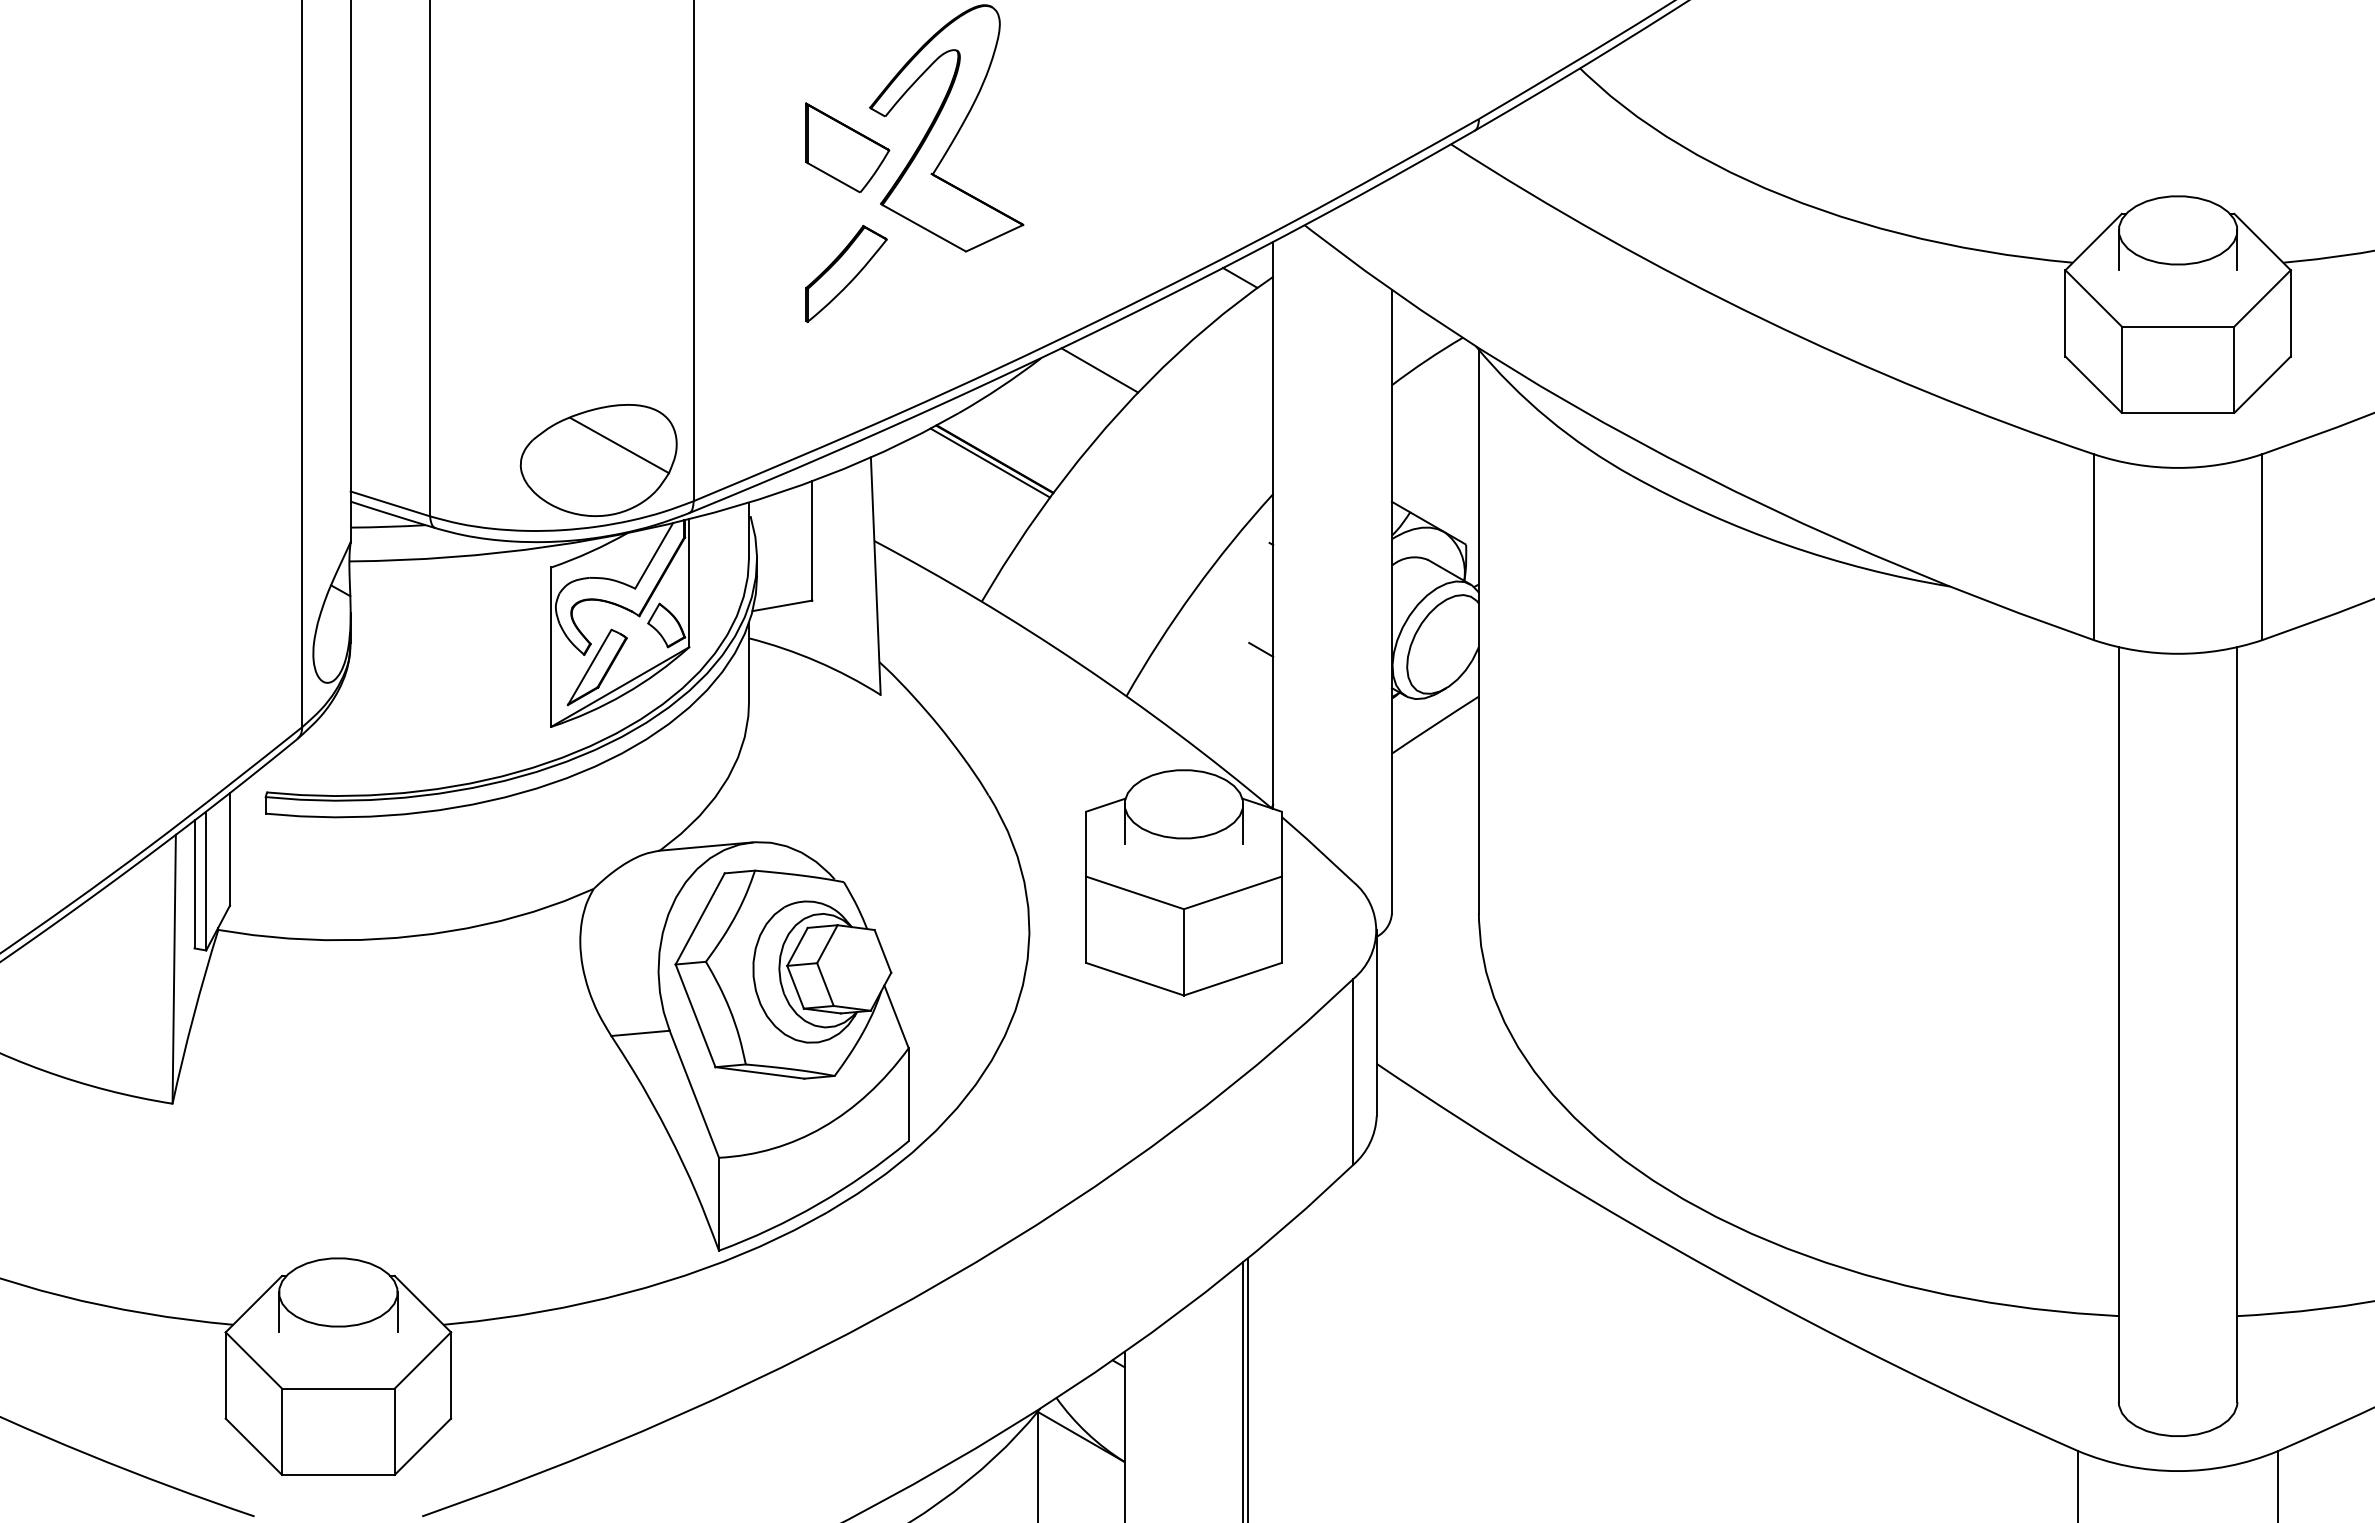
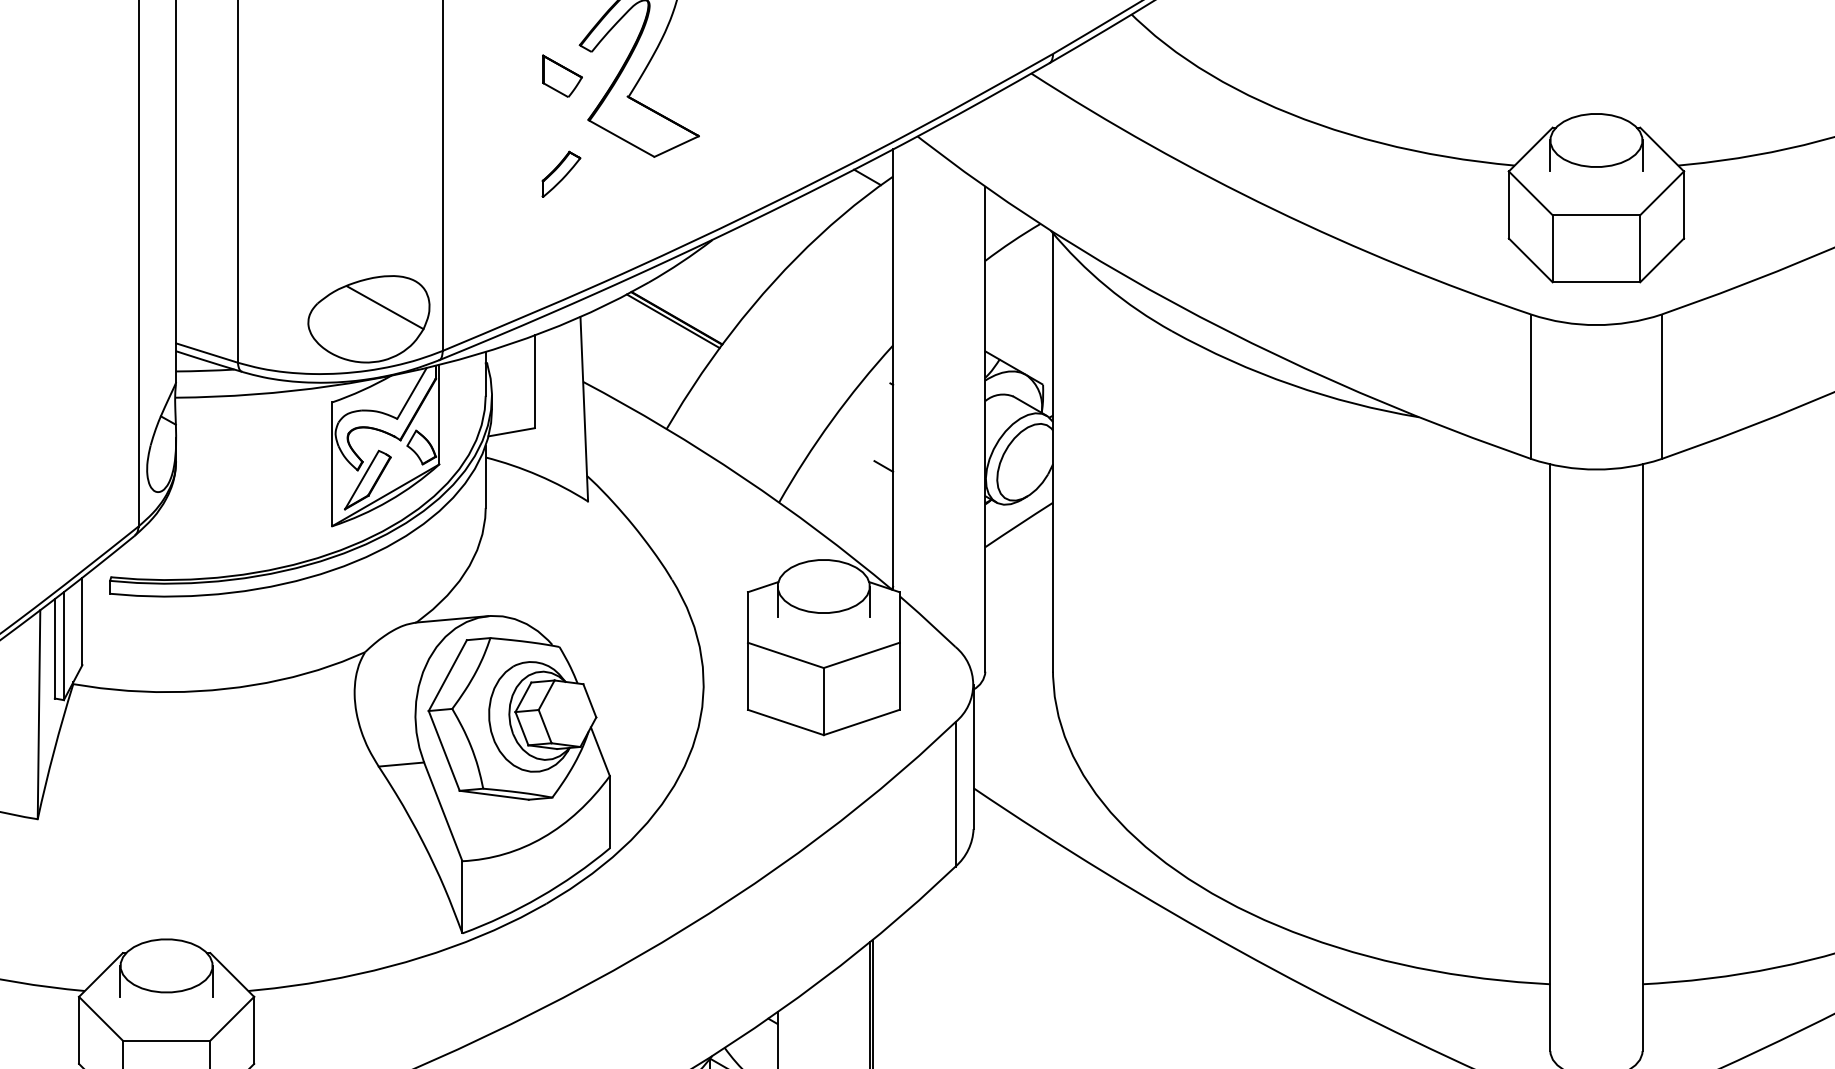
part: (847, 147) -> (562, 76), size x0.6
part: (846, 273) -> (561, 173), size x0.6
line: (1099, 370) -> (758, 249), removed

